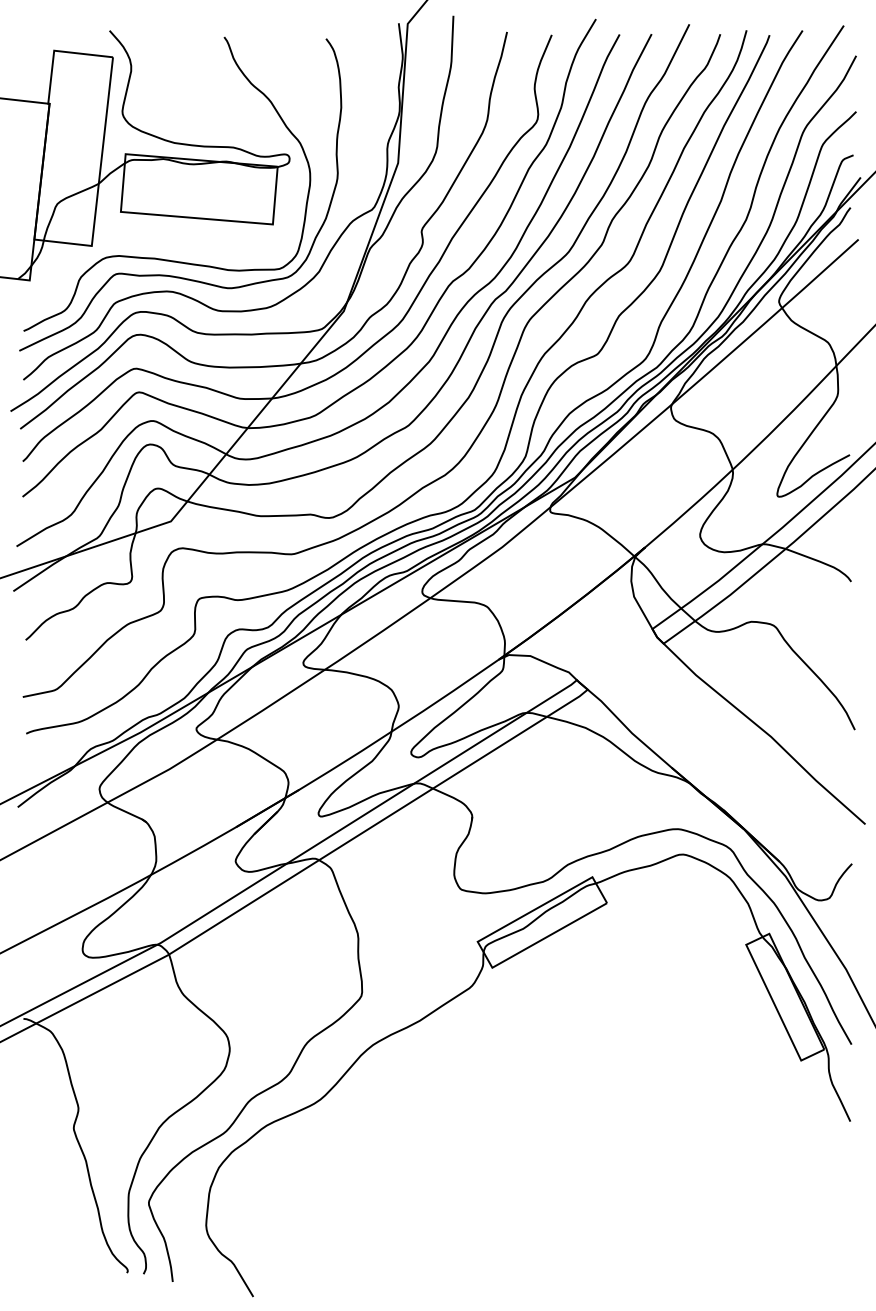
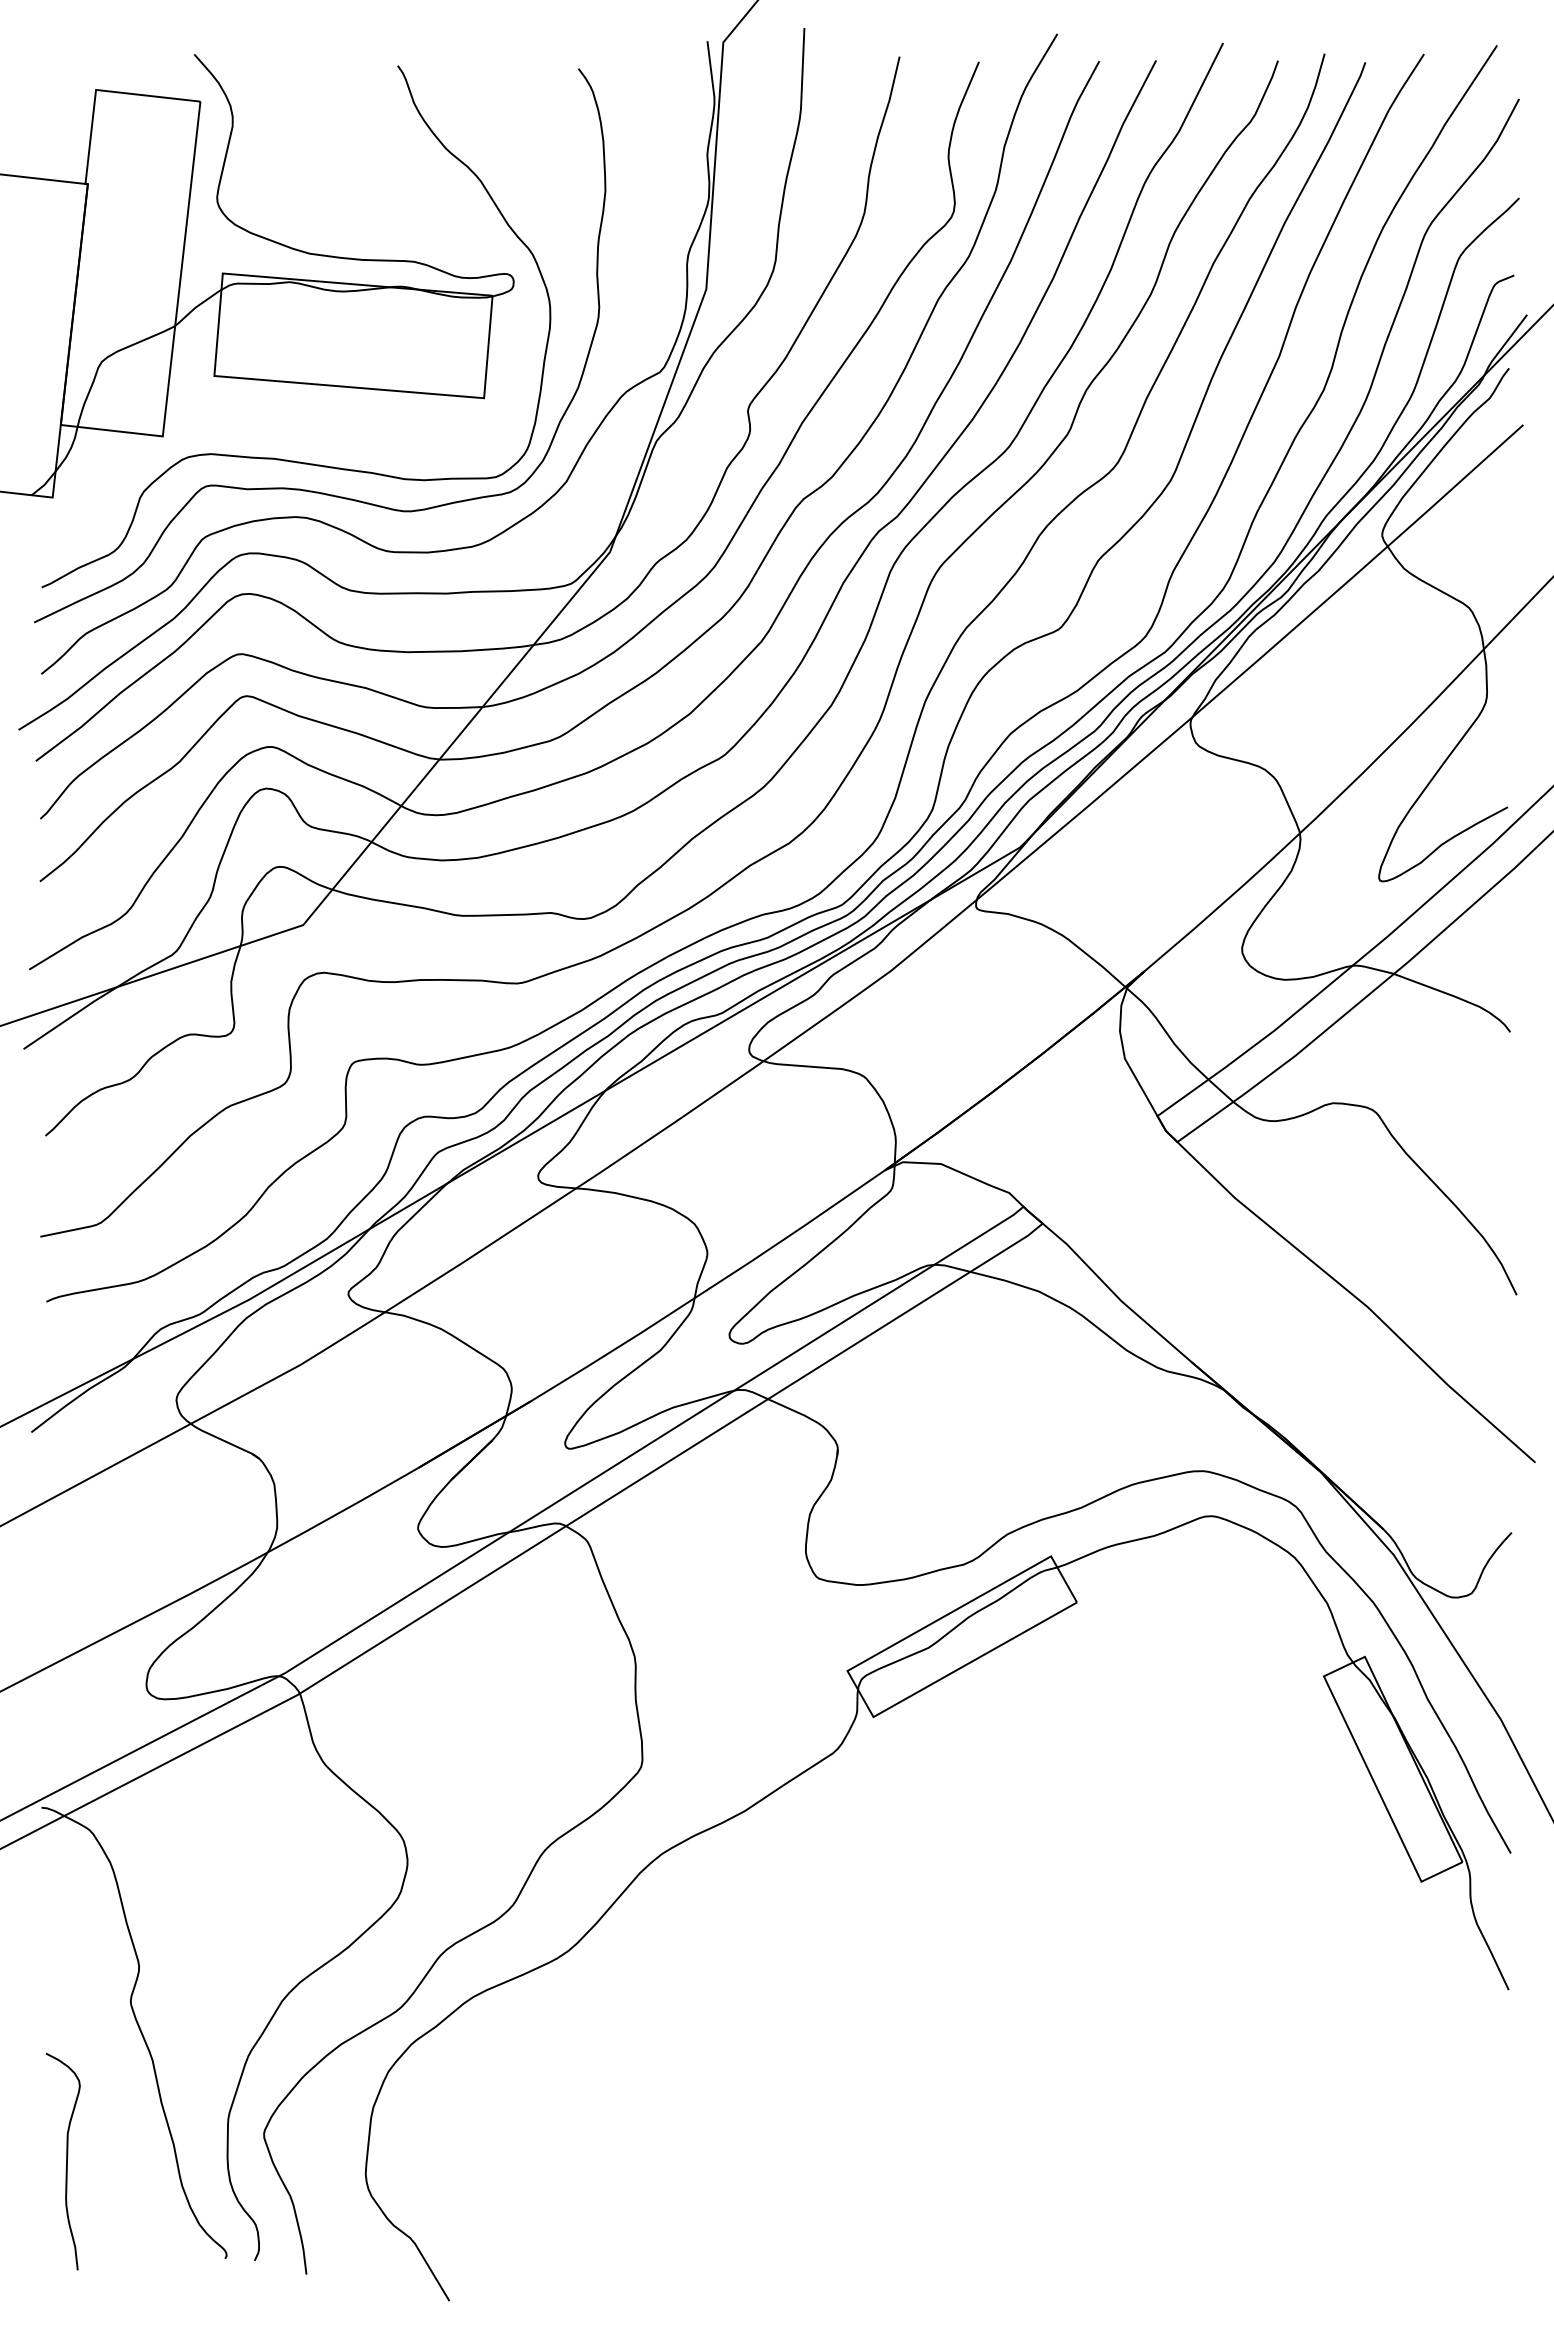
curve: (37, 1217) -> (66, 2160), added

